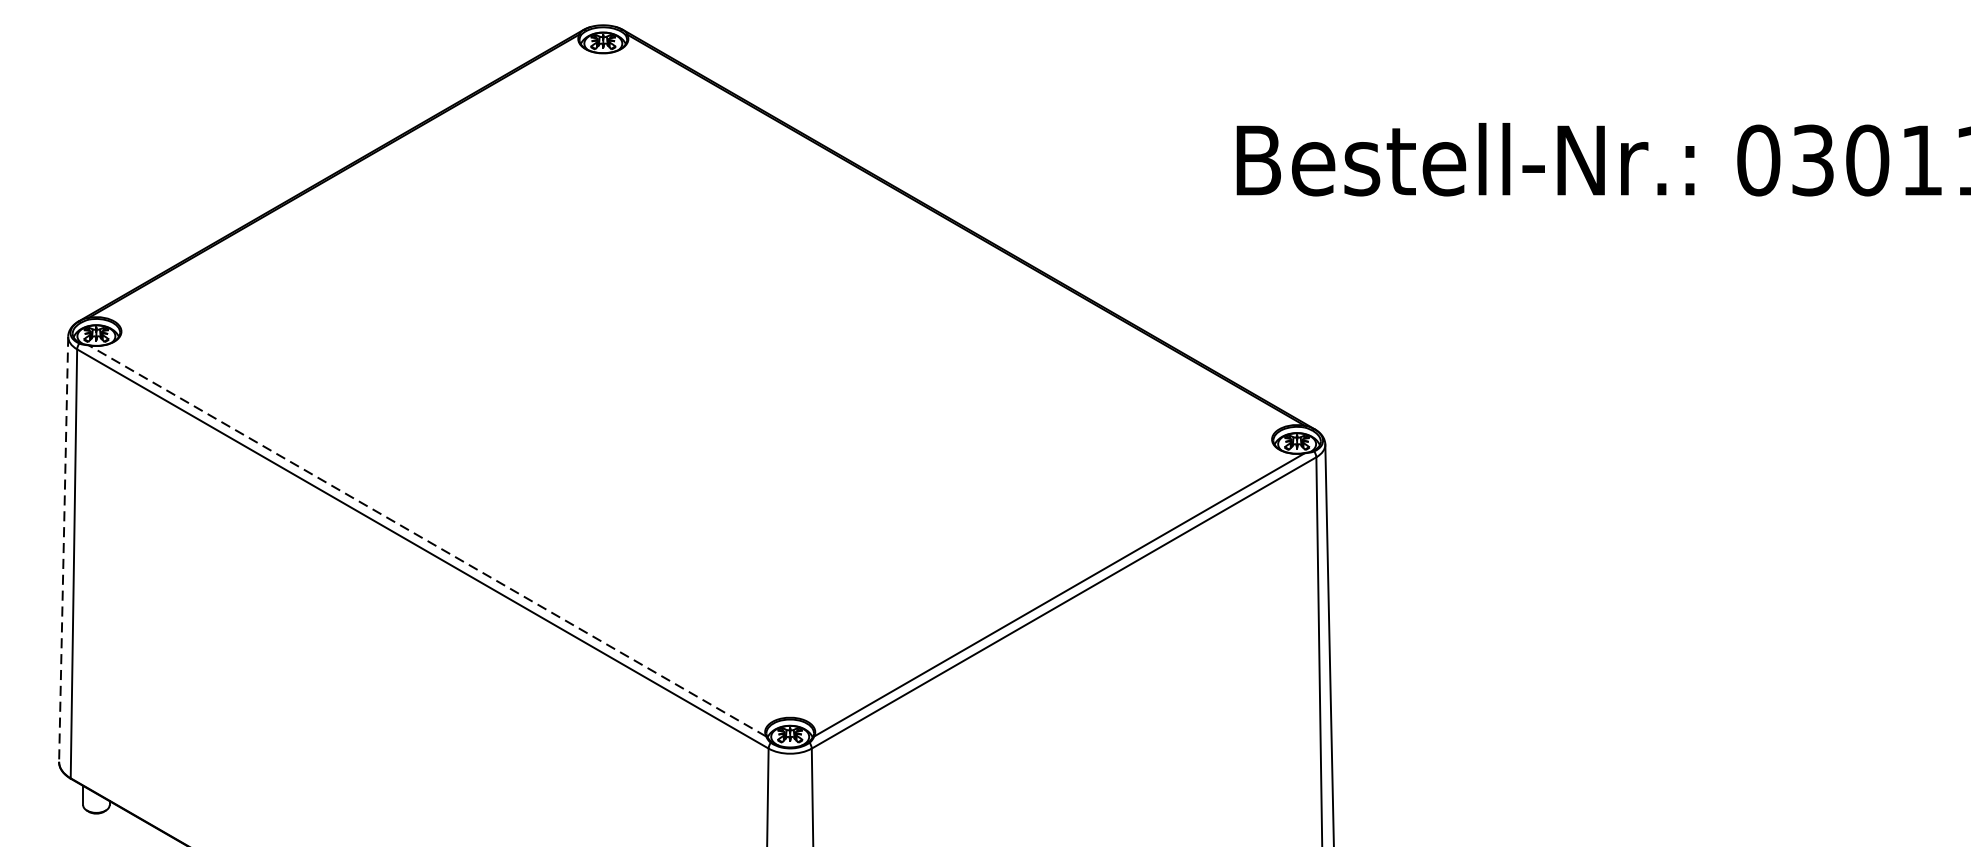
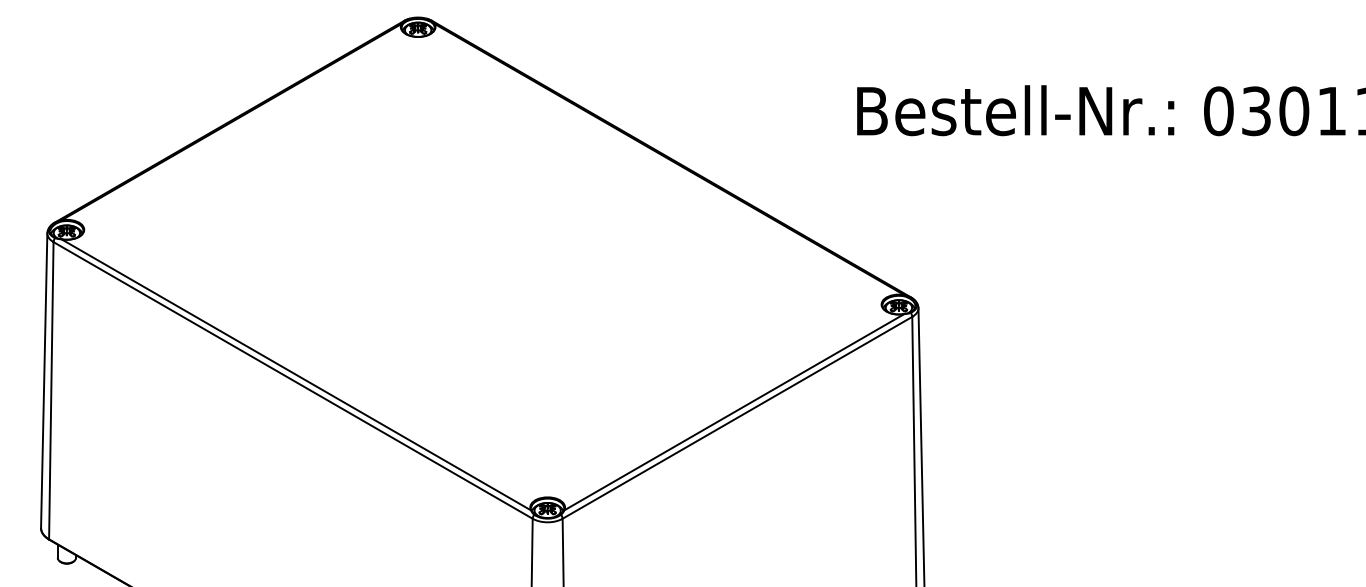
line: (426, 540) -> (295, 374), dashed -> solid
line: (64, 550) -> (44, 381), dashed -> solid

